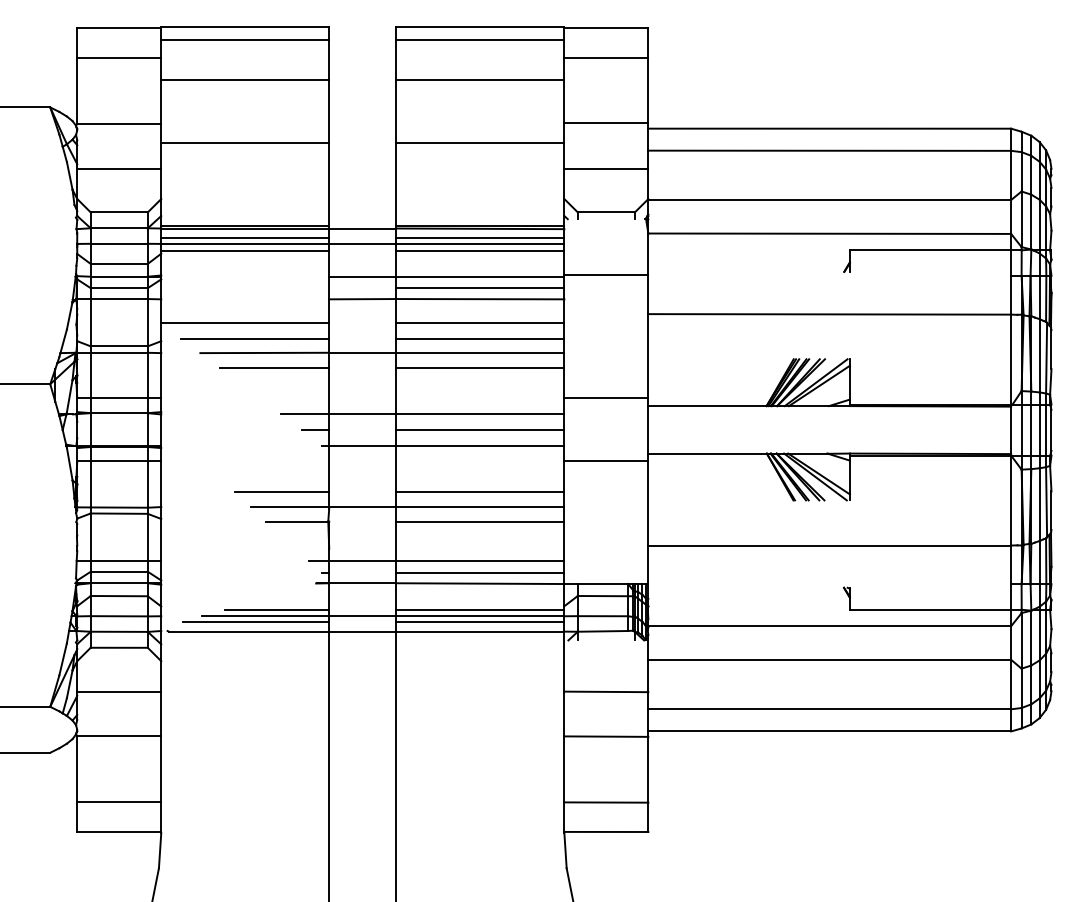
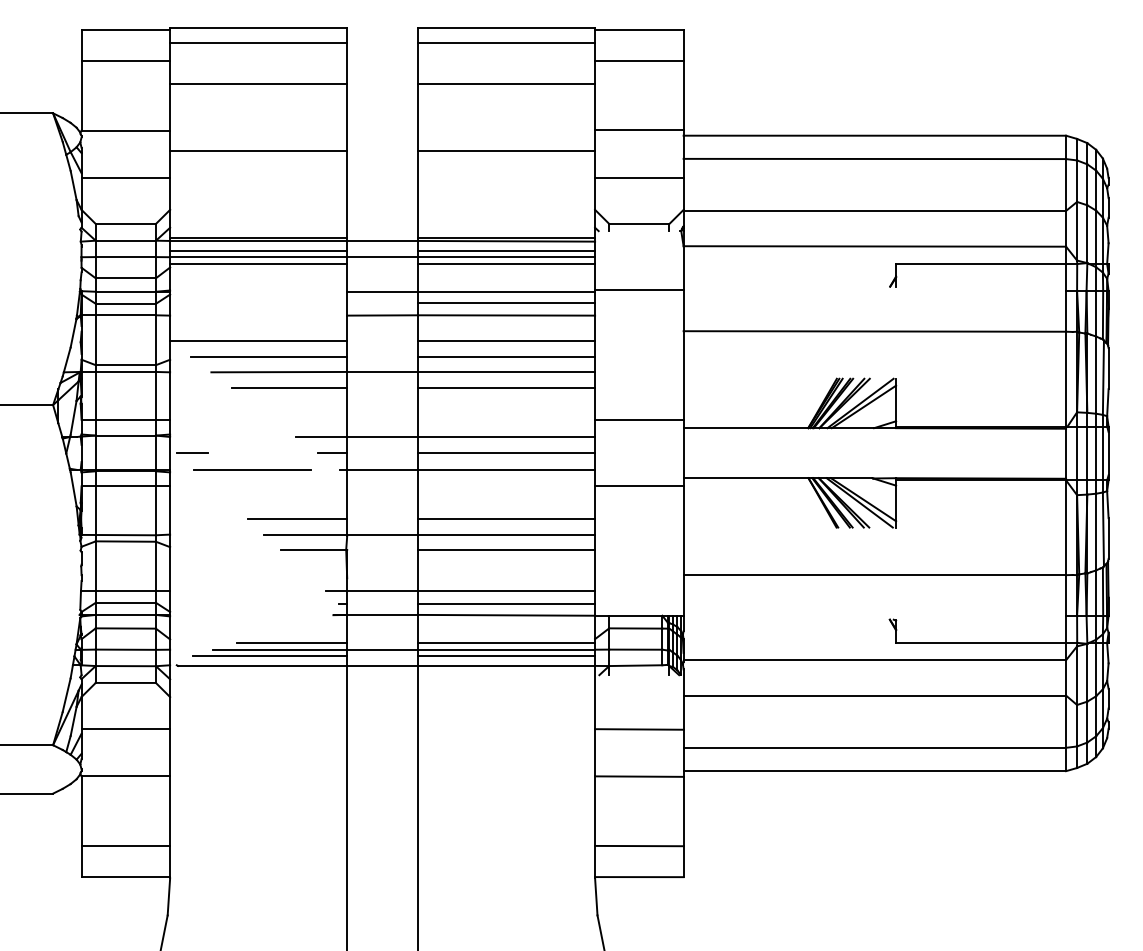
line: (181, 430) -> (191, 453), added
line: (239, 445) -> (252, 469), added

